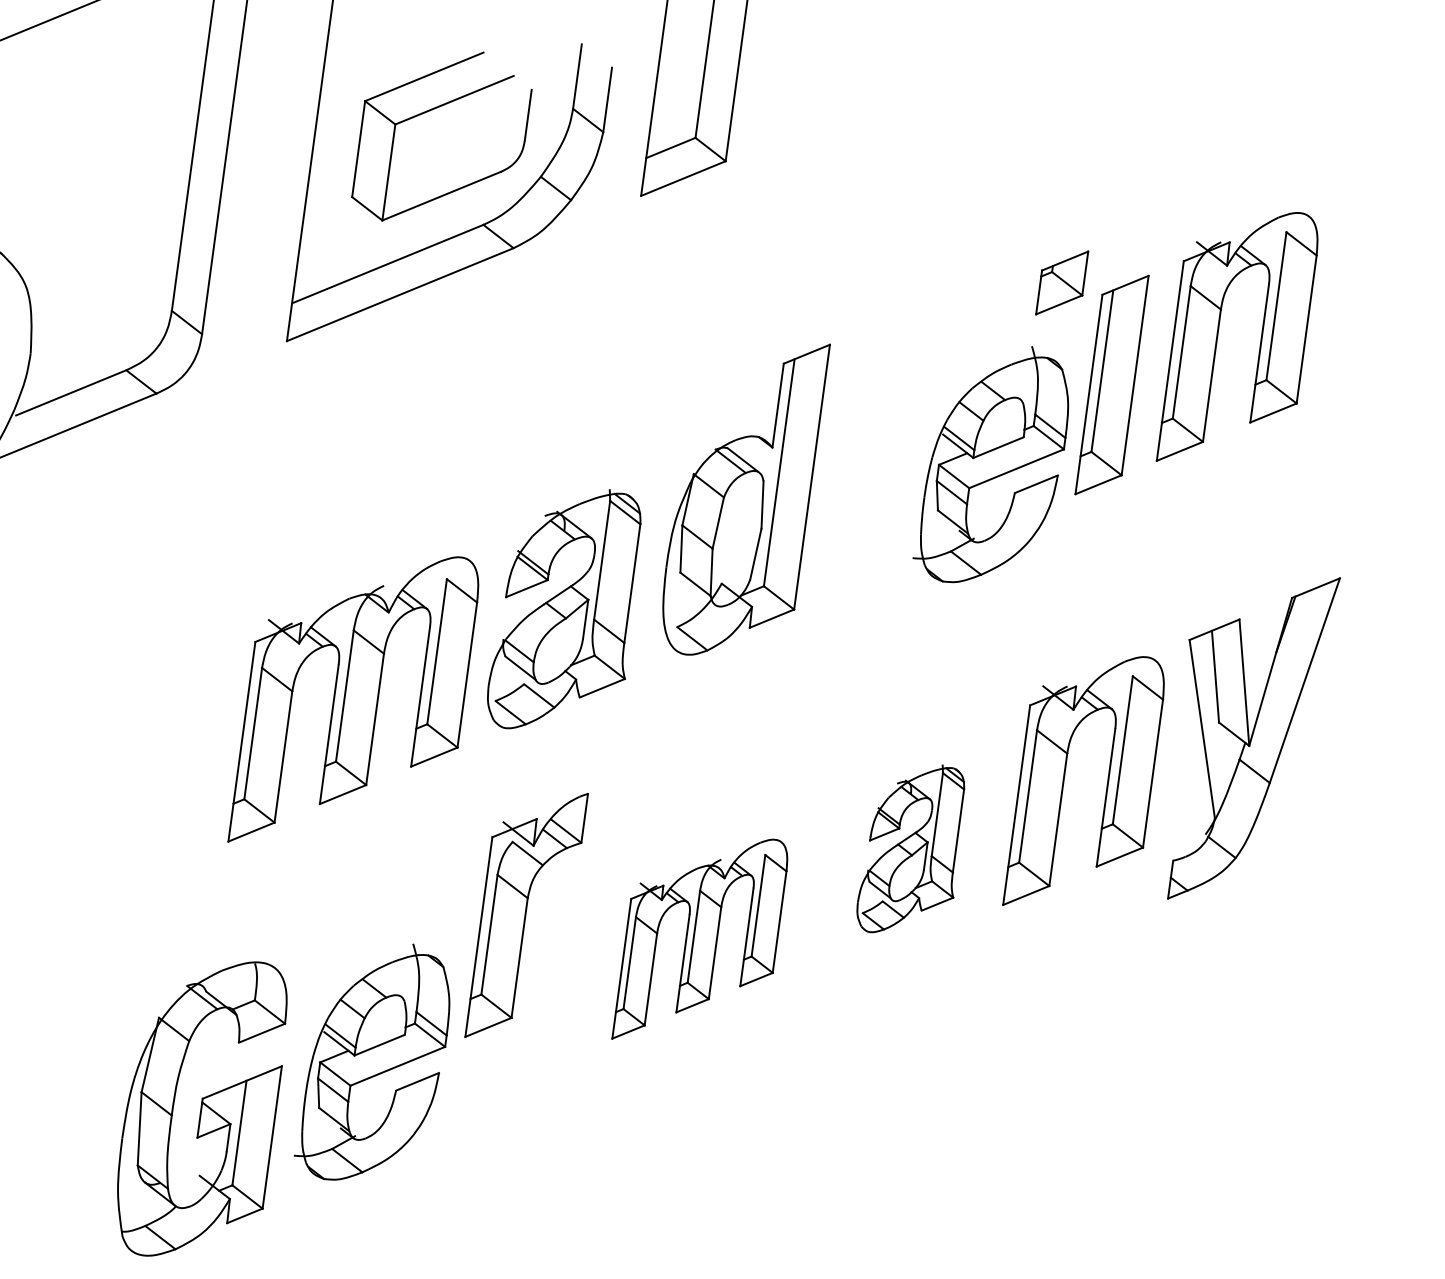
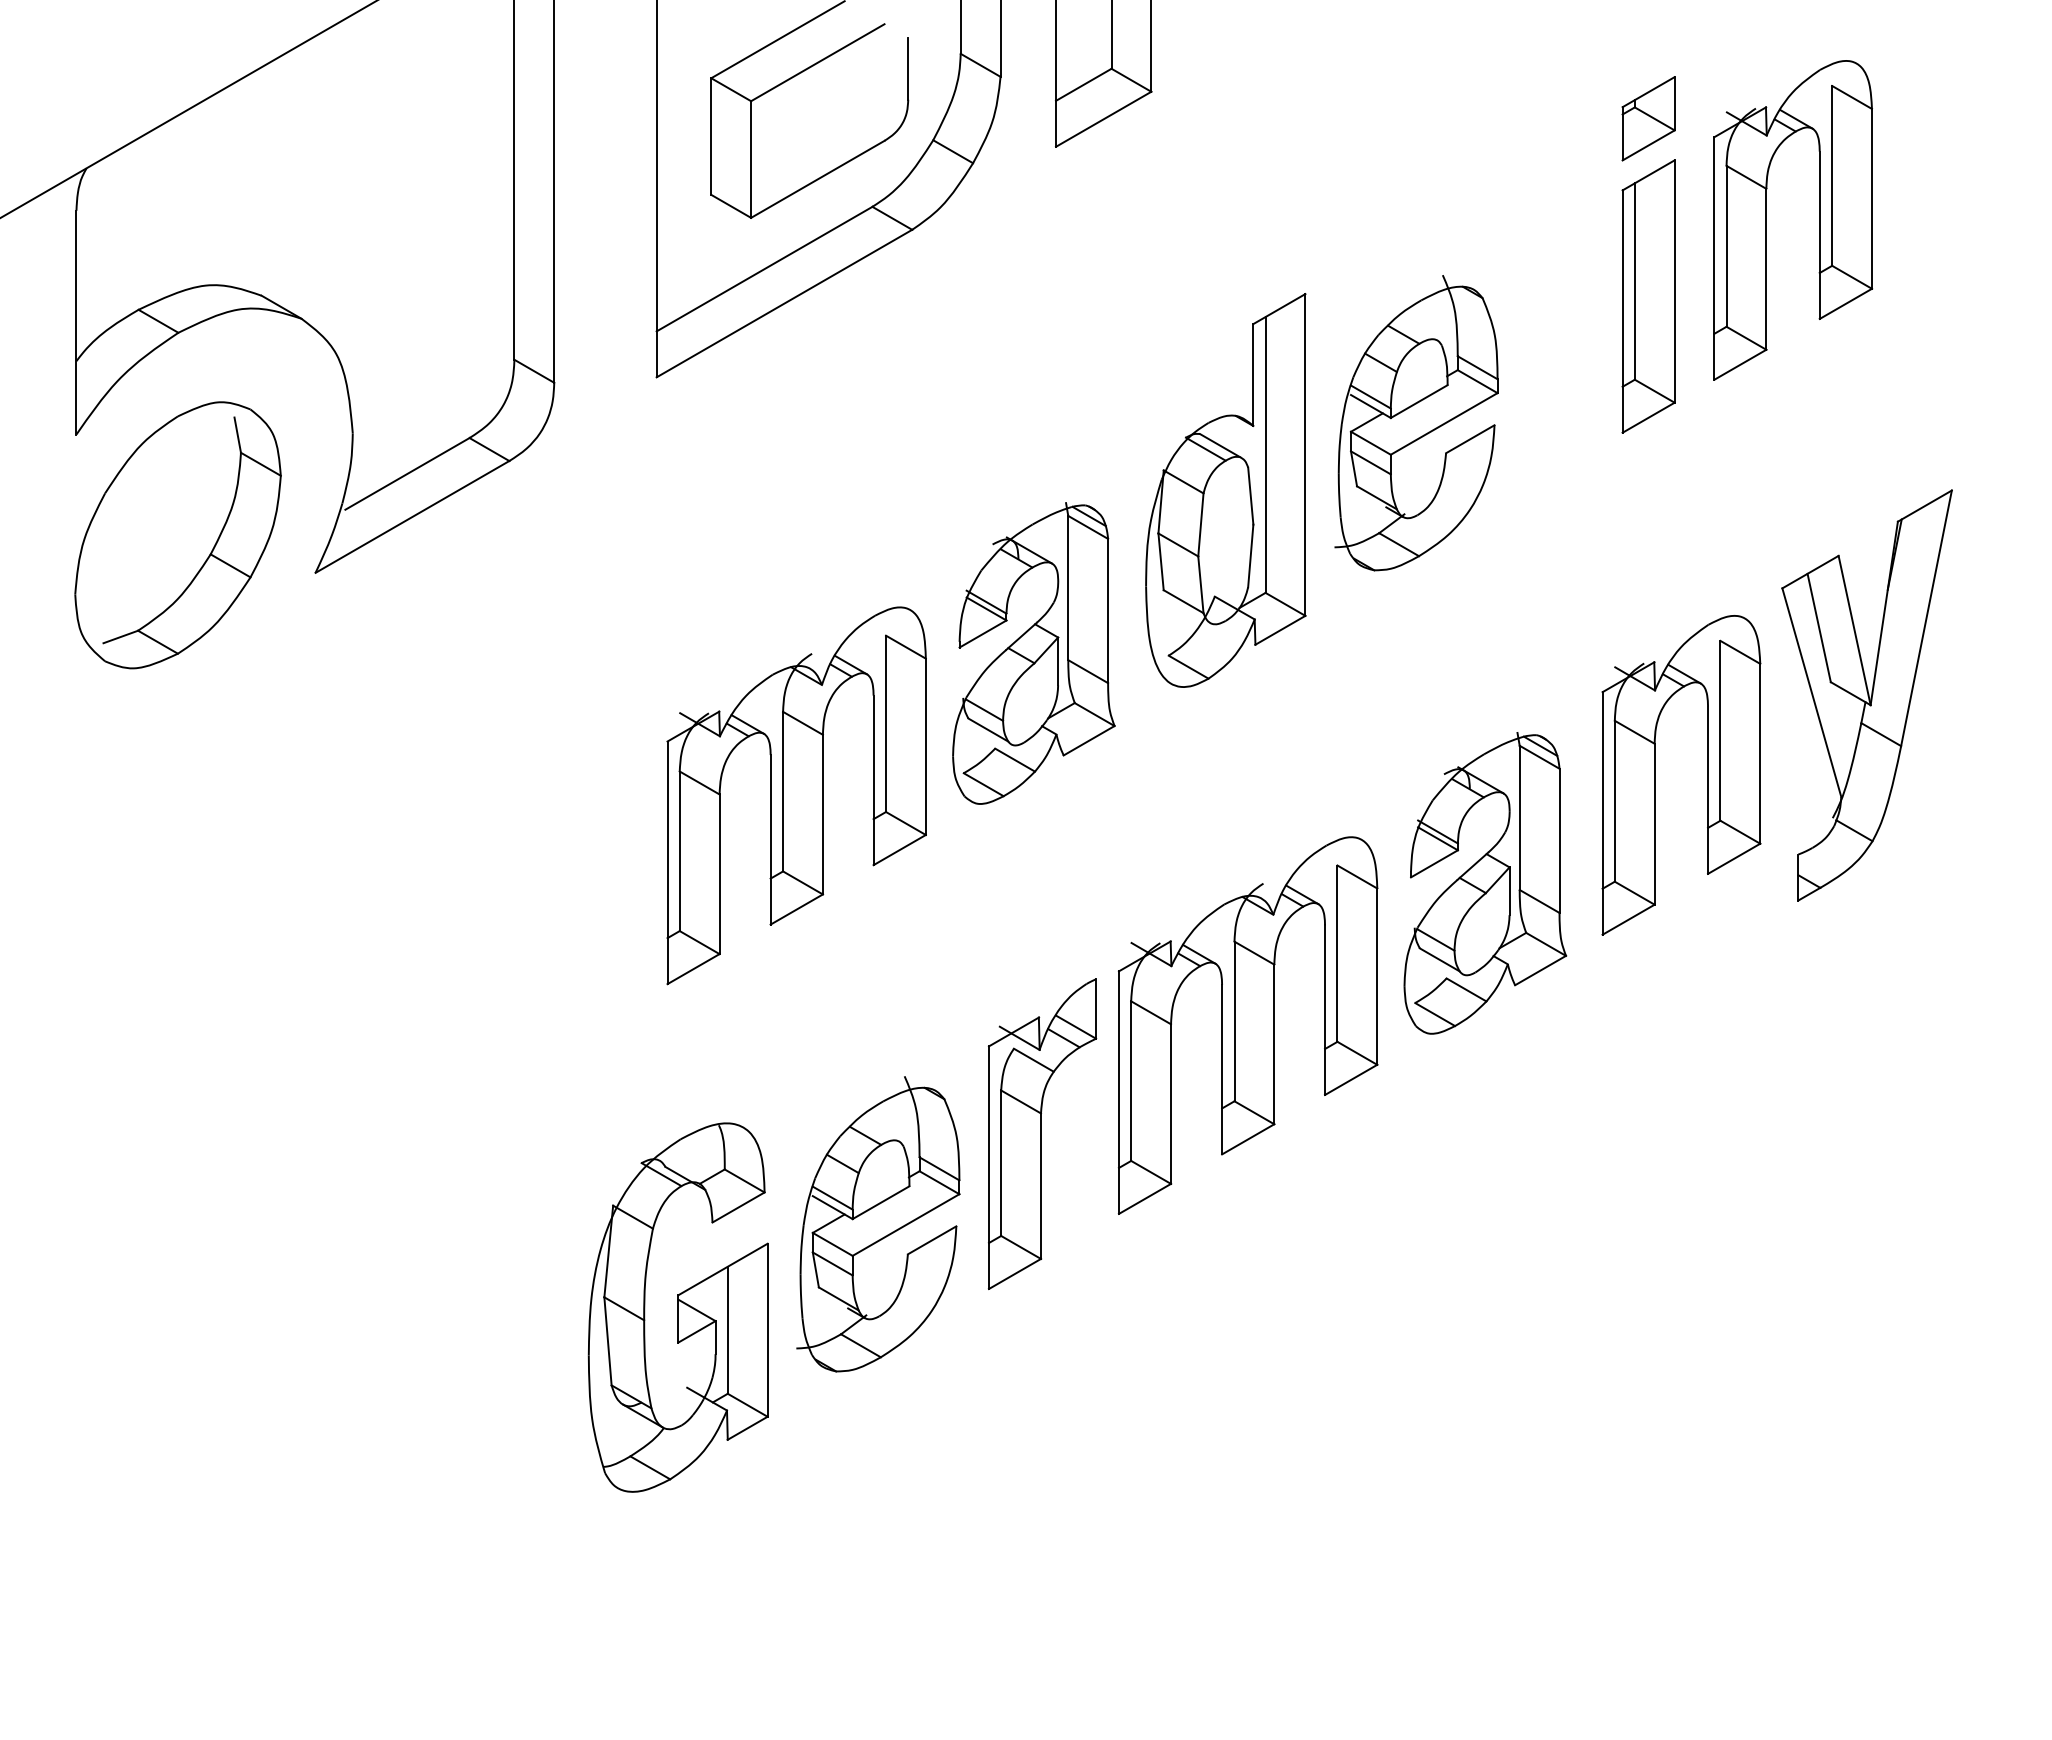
part: (1062, 282) -> (1648, 118), moved
part: (993, 465) -> (1416, 423), moved
part: (912, 849) -> (1485, 883), size x1.43
part: (526, 914) -> (1042, 1133), moved
part: (700, 940) -> (1247, 1025), size x1.43

